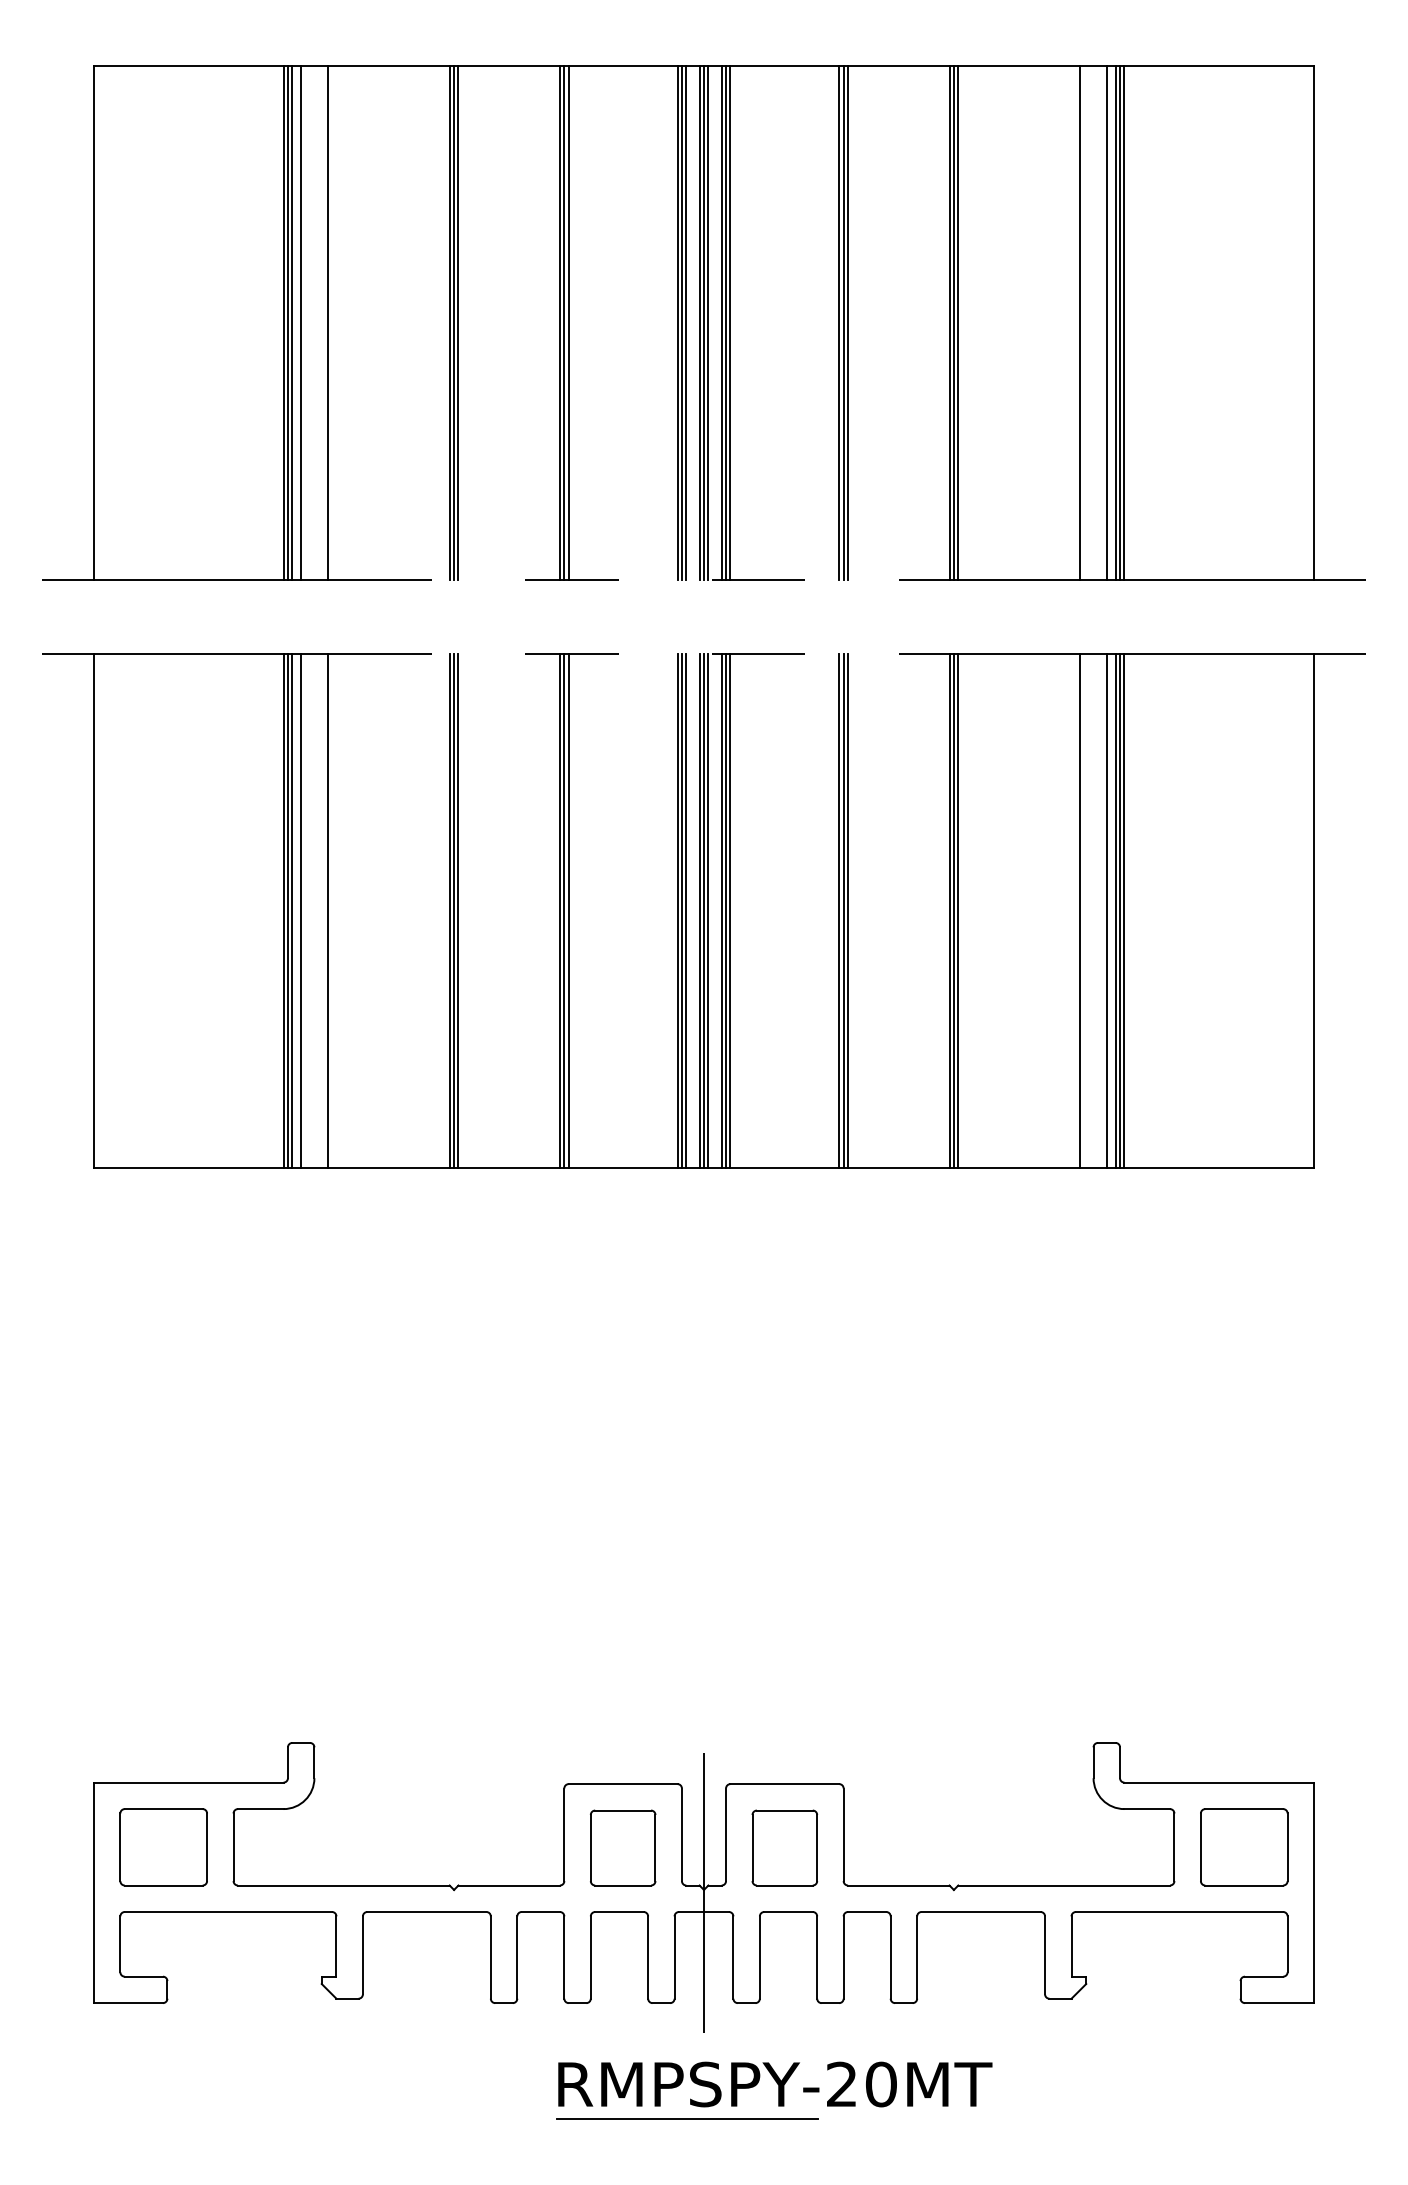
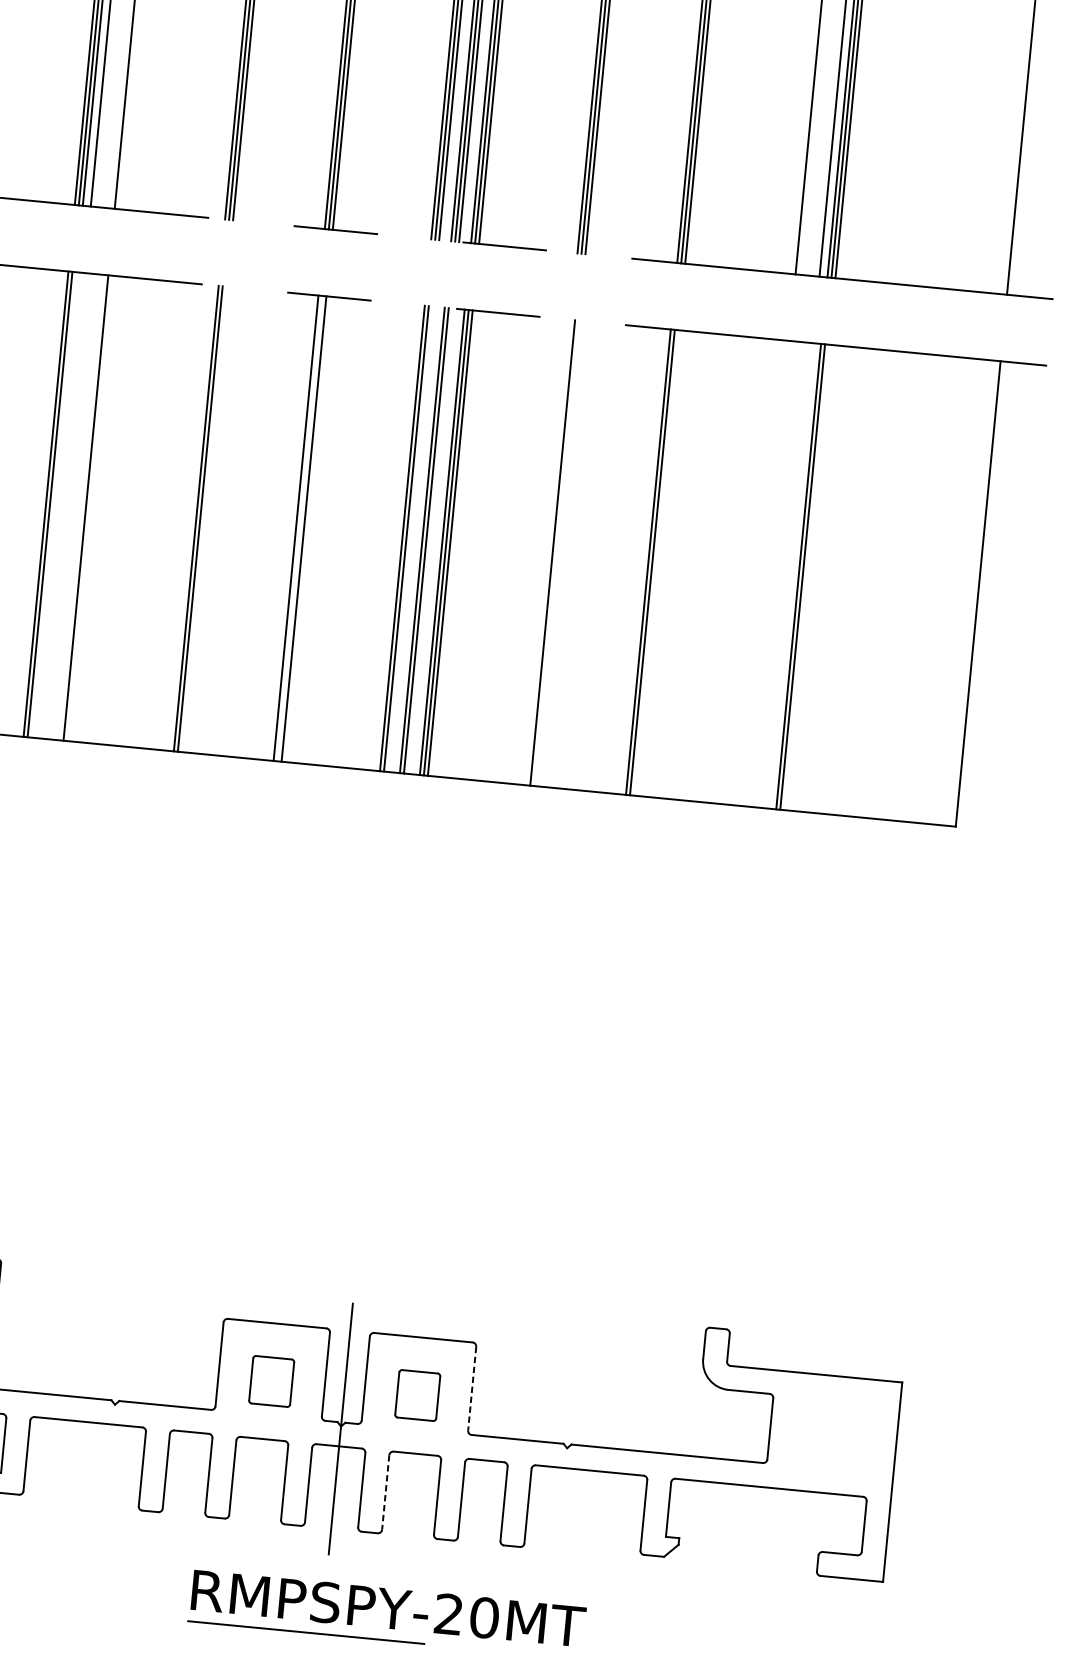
line: (292, 910) -> (54, 504), removed
line: (301, 910) -> (62, 505), removed
line: (458, 910) -> (204, 519), removed
line: (564, 910) -> (300, 528), removed
line: (686, 910) -> (410, 538), removed
line: (708, 910) -> (430, 540), removed
line: (839, 910) -> (548, 552), removed
line: (848, 910) -> (557, 553), removed
line: (958, 910) -> (656, 562), removed
line: (1080, 910) -> (766, 573), removed
line: (1106, 910) -> (790, 575), removed
line: (1124, 910) -> (806, 577), removed
line: (843, 1835) -> (472, 1389), solid -> dashed
part: (623, 1847) -> (271, 1381), size x0.7
part: (784, 1847) -> (417, 1395), size x0.7
part: (1244, 1847) -> (833, 1435), removed
line: (759, 1958) -> (385, 1493), solid -> dashed

